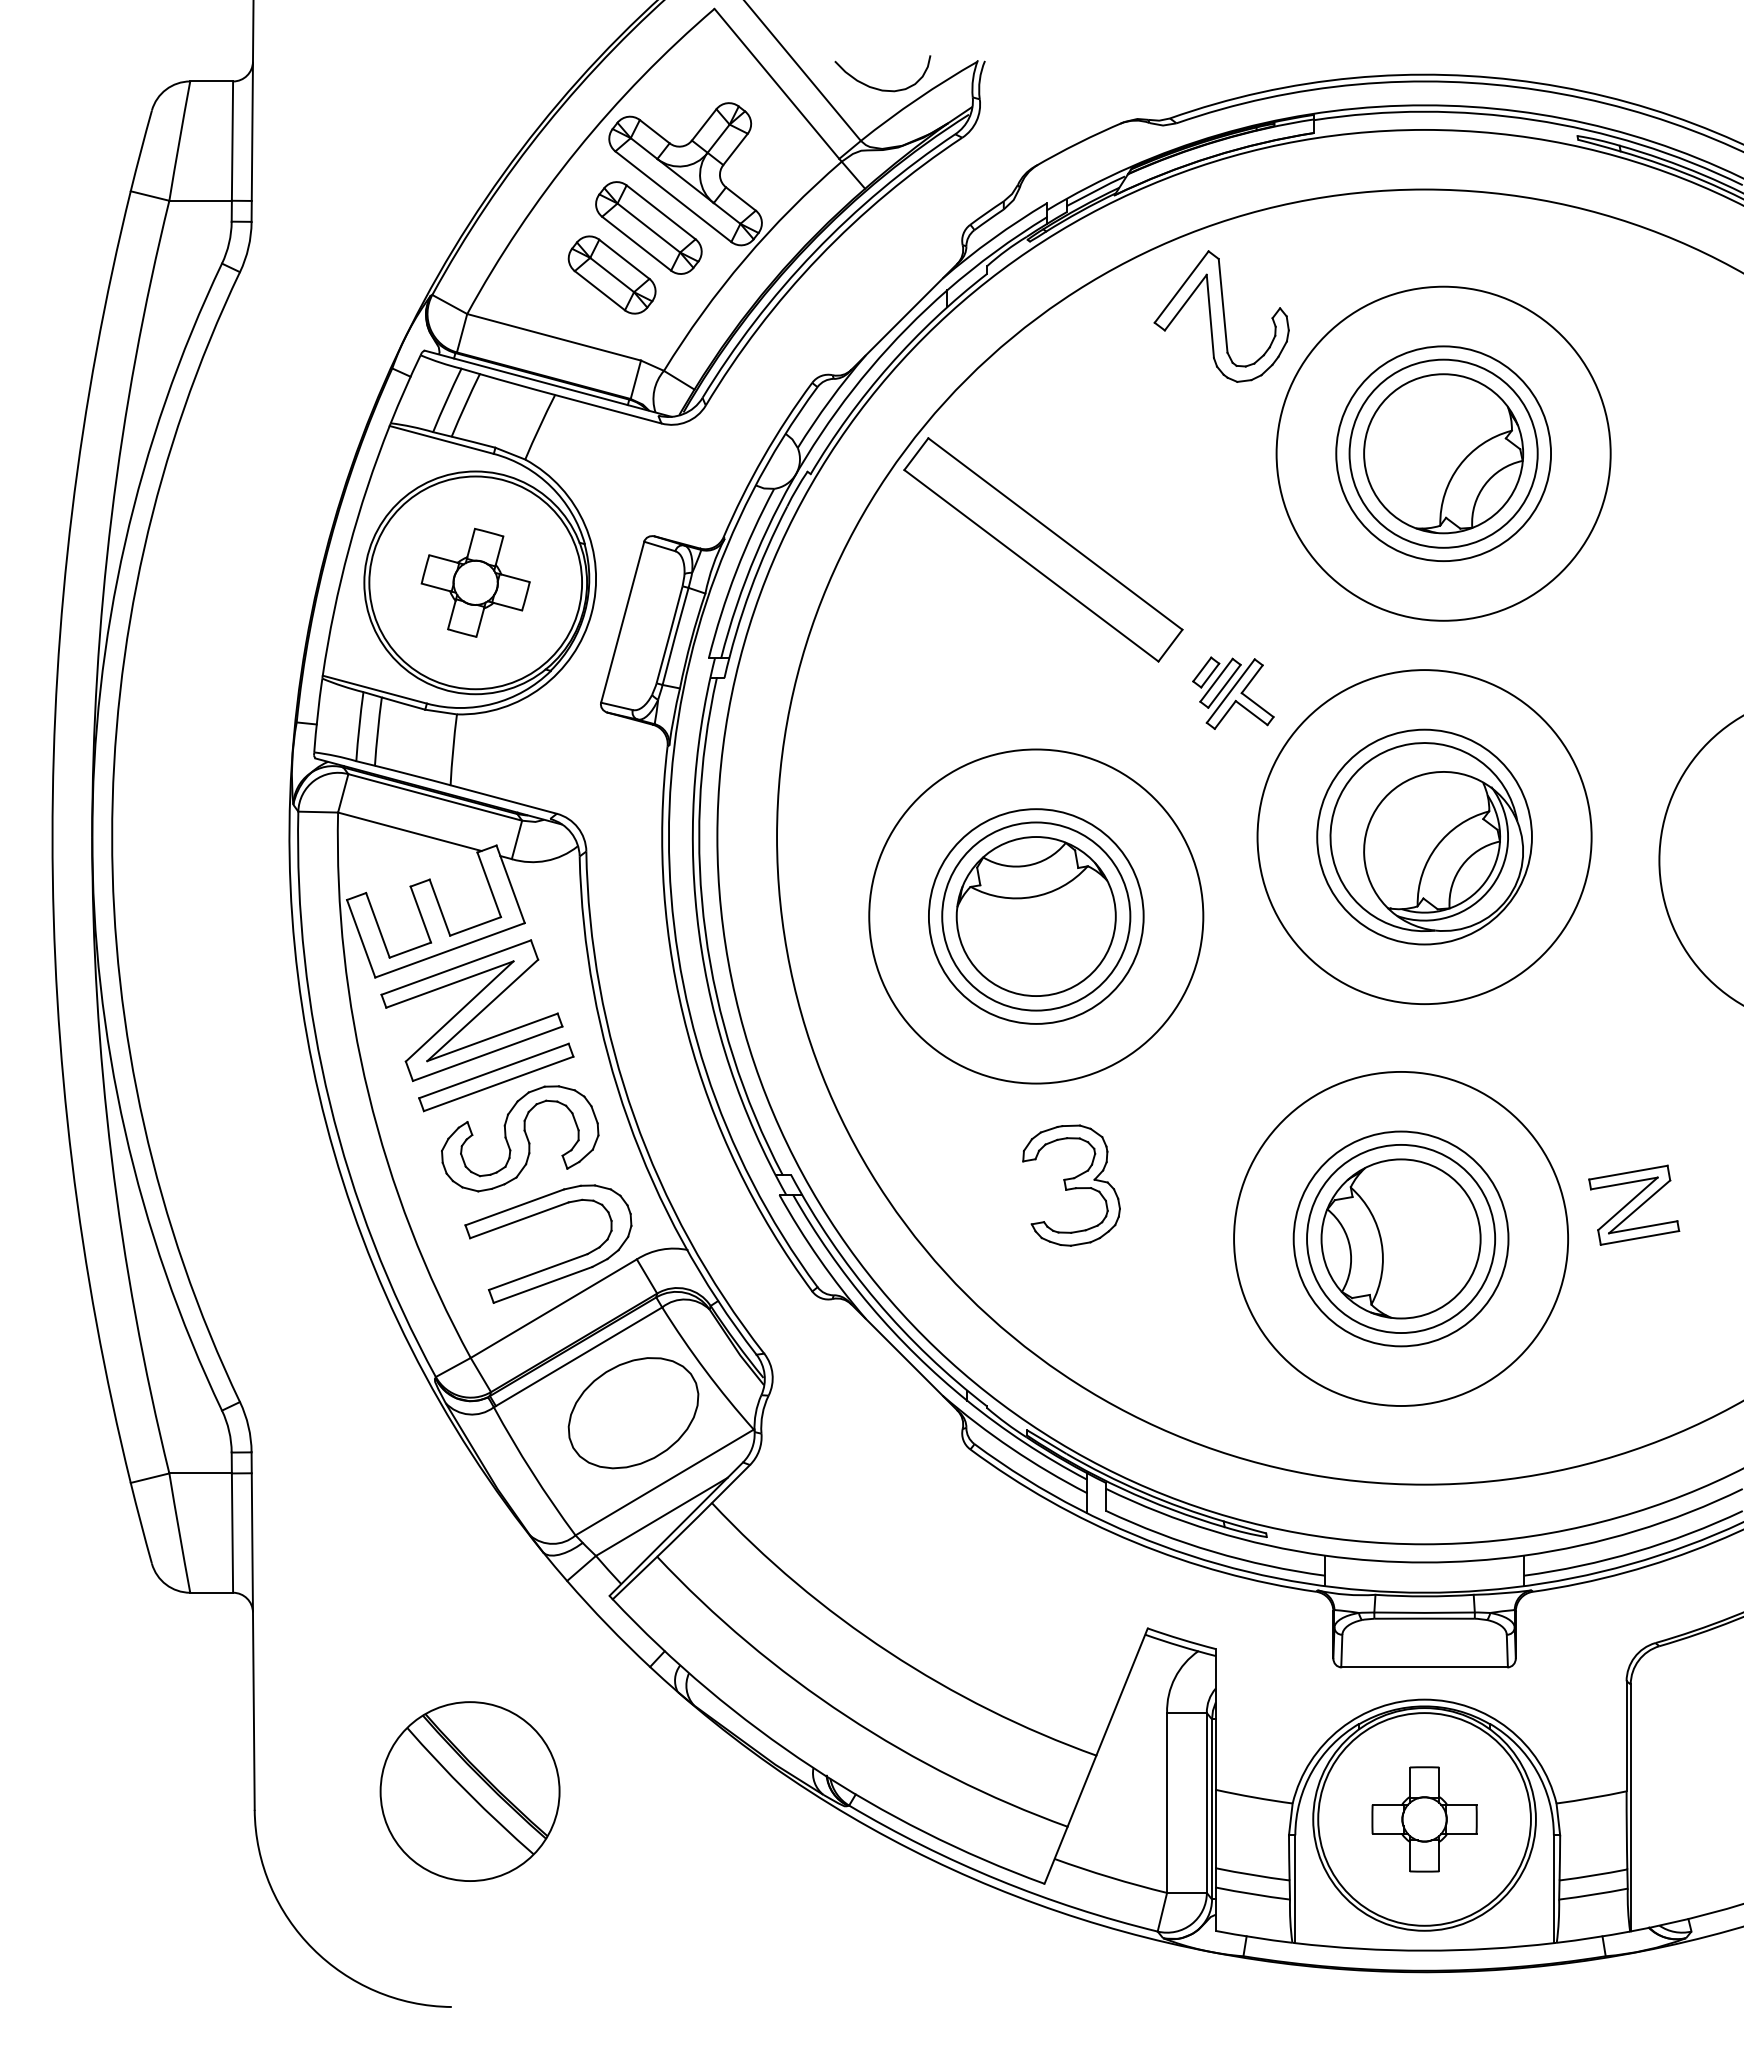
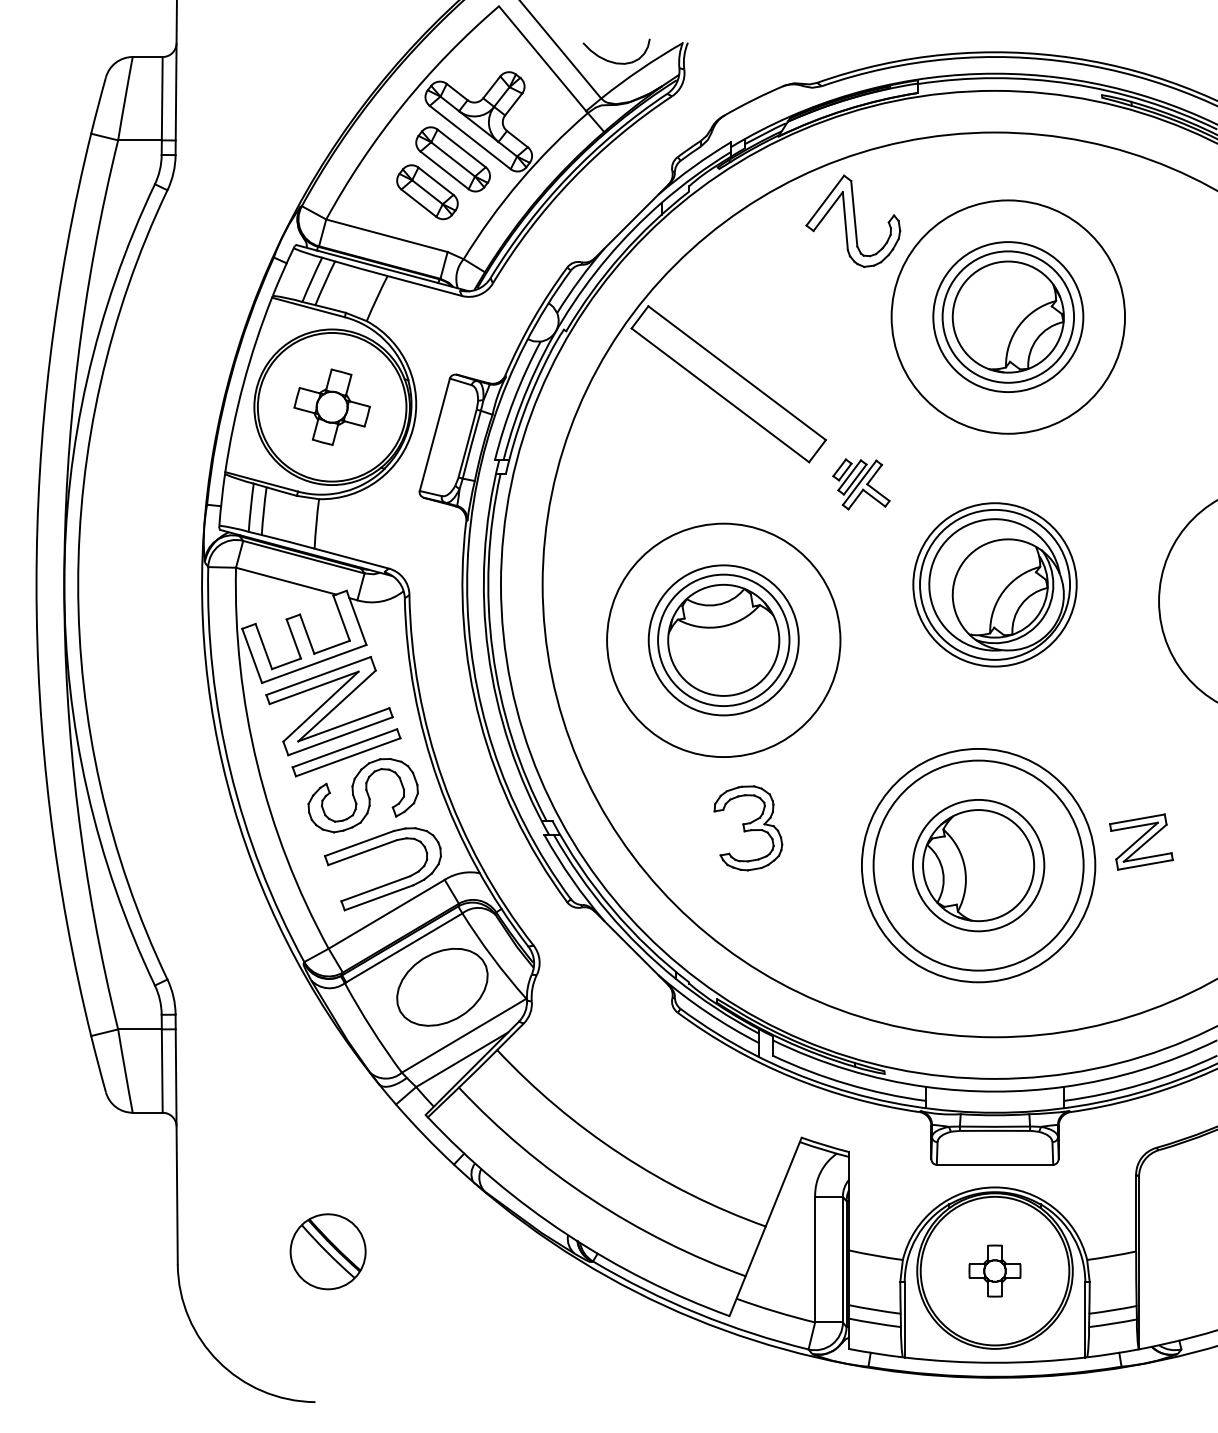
circle: (1423, 836) -> (994, 584), size x0.7
circle: (1400, 1238) -> (978, 865), size x1.4
part: (469, 1791) -> (327, 1251), size x0.6
part: (1423, 1818) -> (994, 1270), size x0.7

